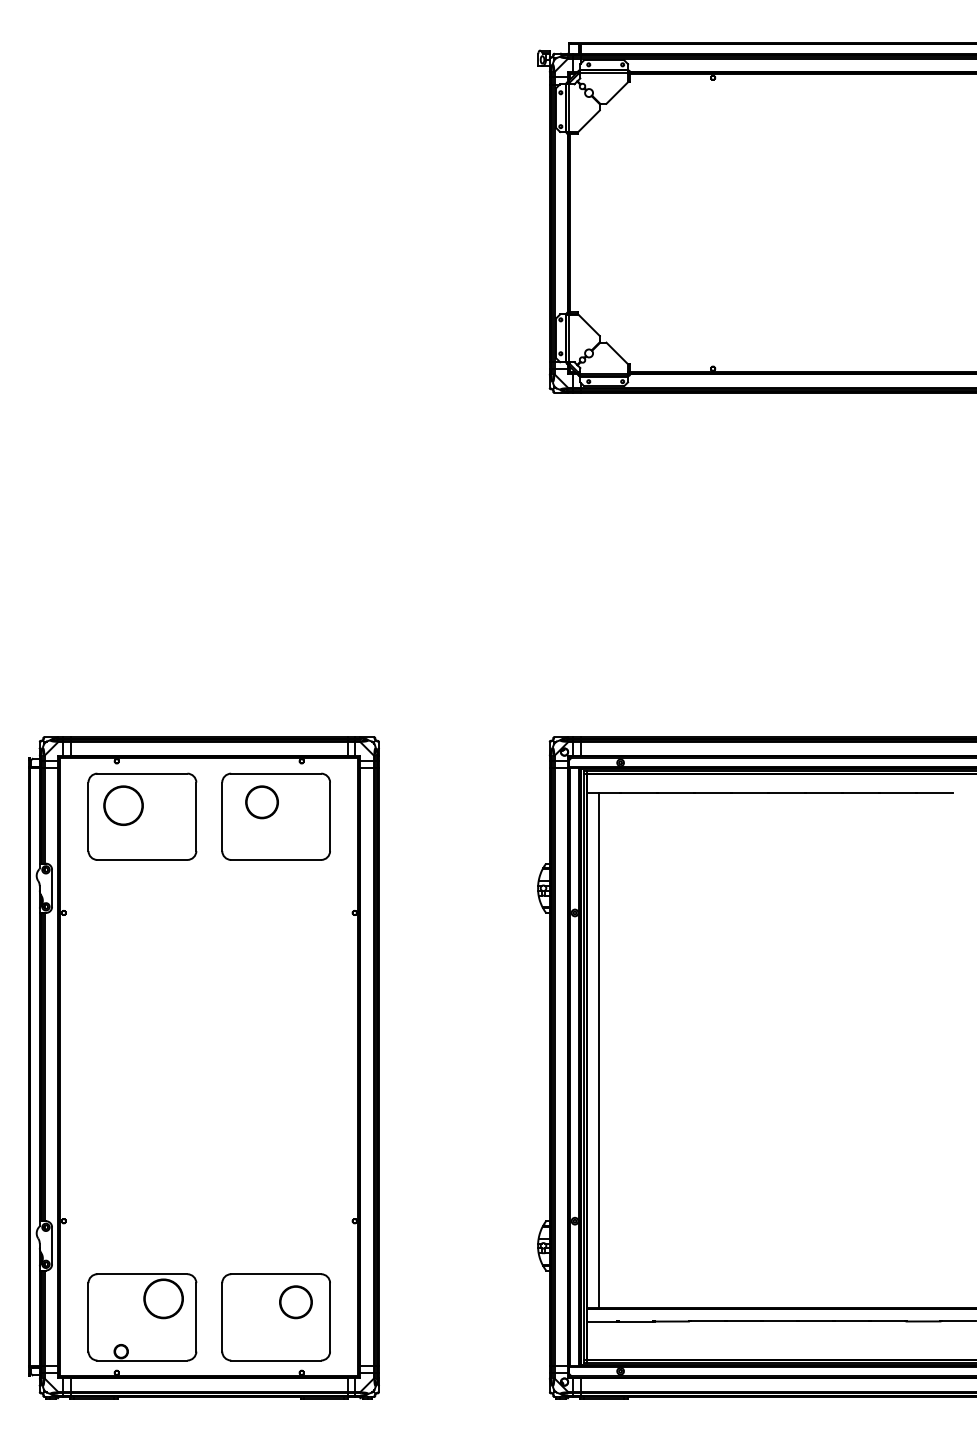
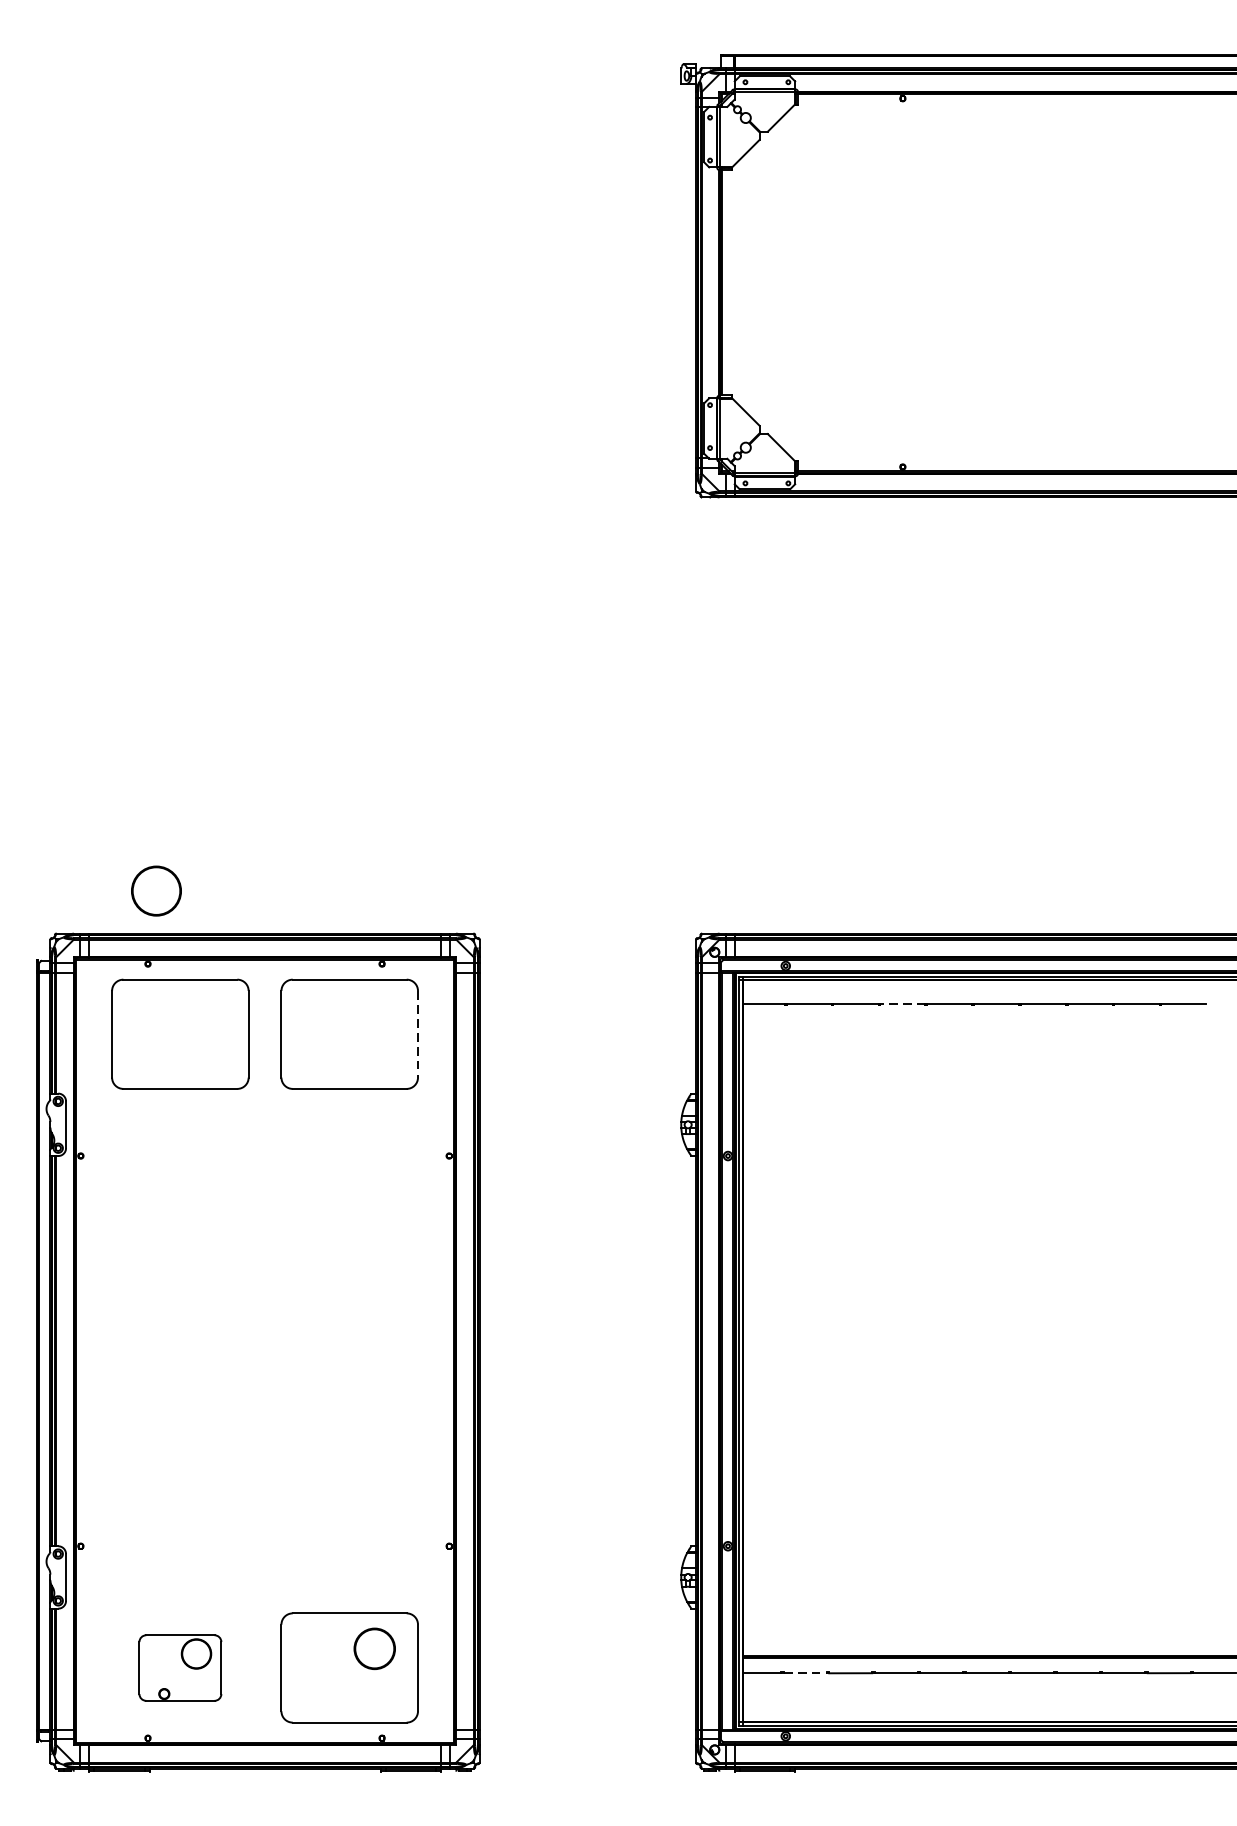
line: (713, 792) -> (903, 1003), solid -> dashed
circle: (261, 802) -> (331, 1016), removed
circle: (123, 805) -> (156, 890), moved
line: (330, 817) -> (418, 1035), solid -> dashed
line: (599, 1050) -> (759, 1330), removed
part: (142, 1317) -> (180, 1668), size x0.6
line: (635, 1321) -> (804, 1673), solid -> dashed

